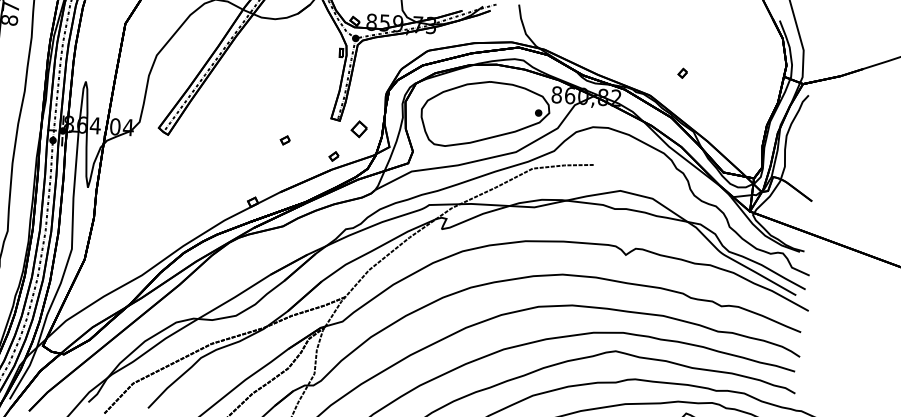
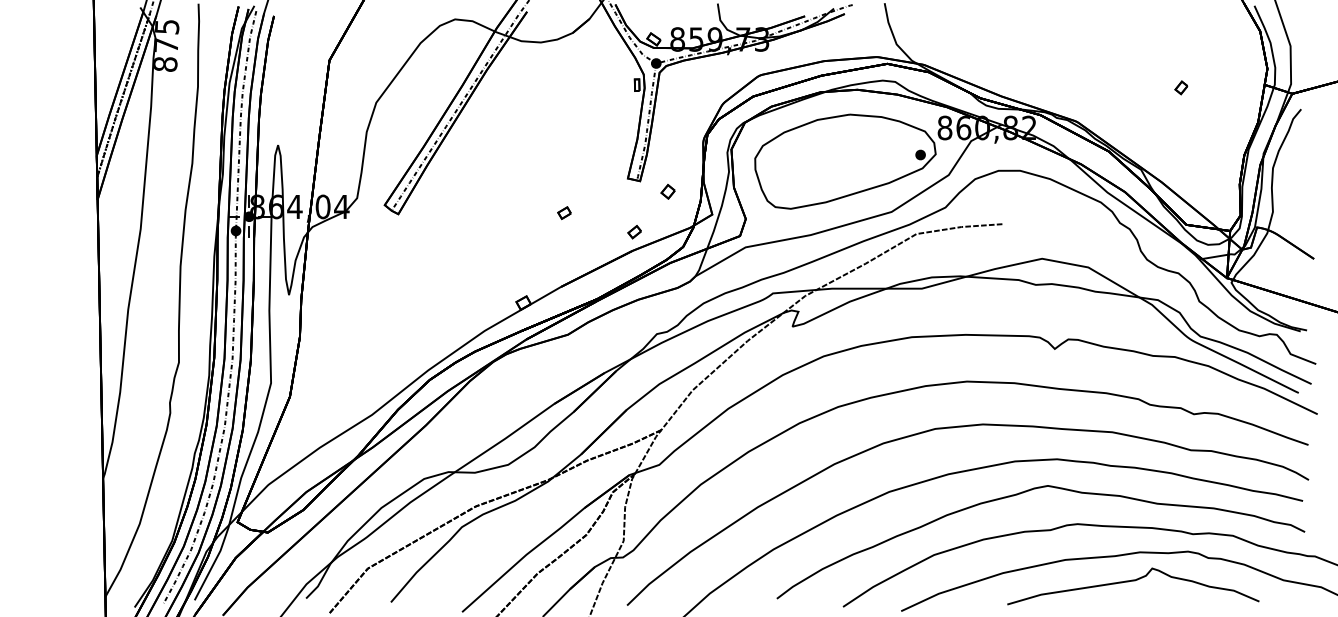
part: (682, 73) -> (1181, 87), moved
part: (358, 129) -> (667, 191), size x0.62

